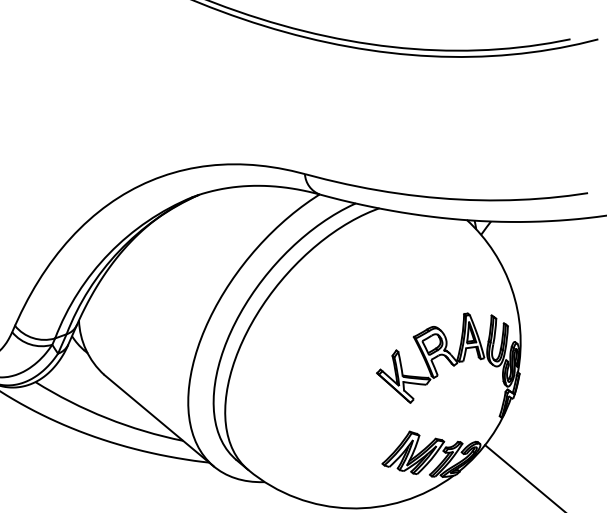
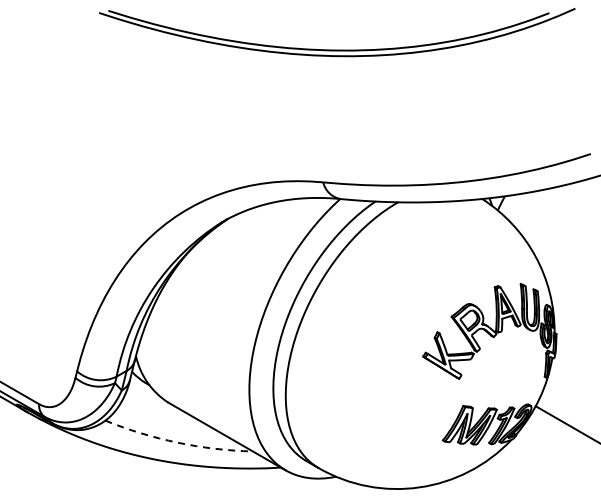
arc: (106, 417) -> (177, 442), solid -> dashed

